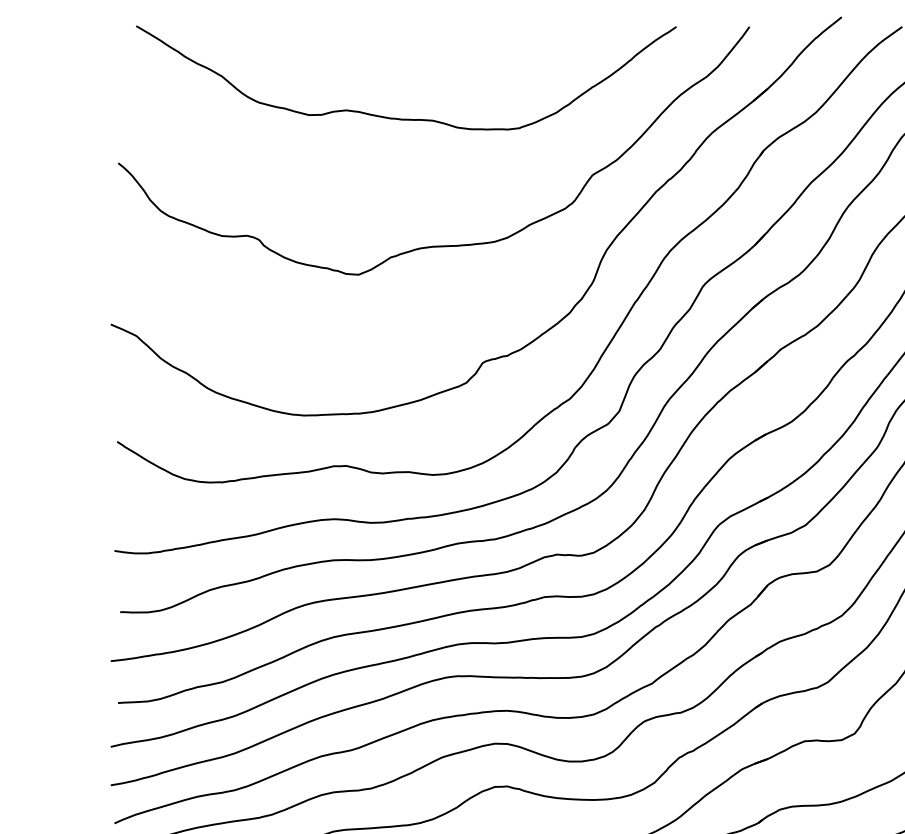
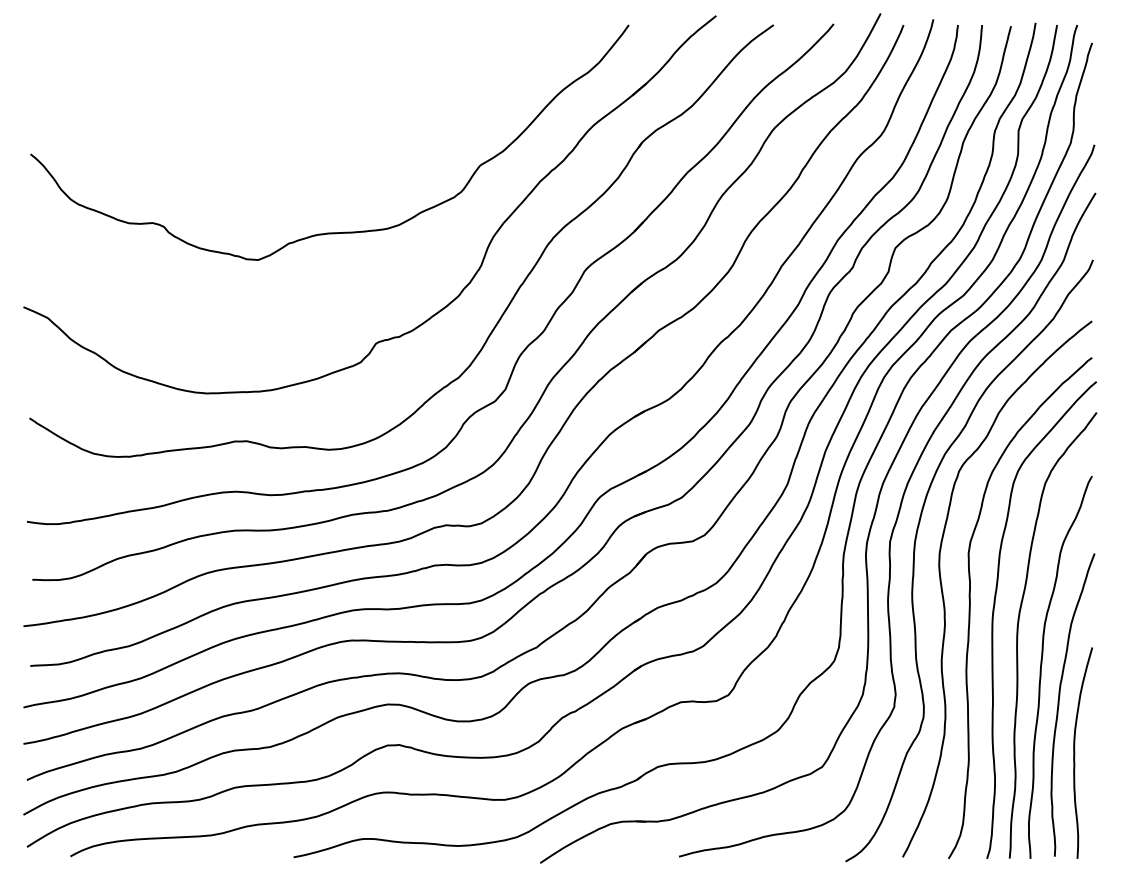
curve: (400, 118) -> (298, 111), removed

